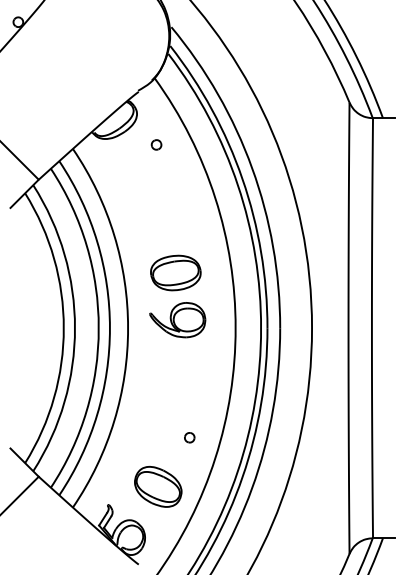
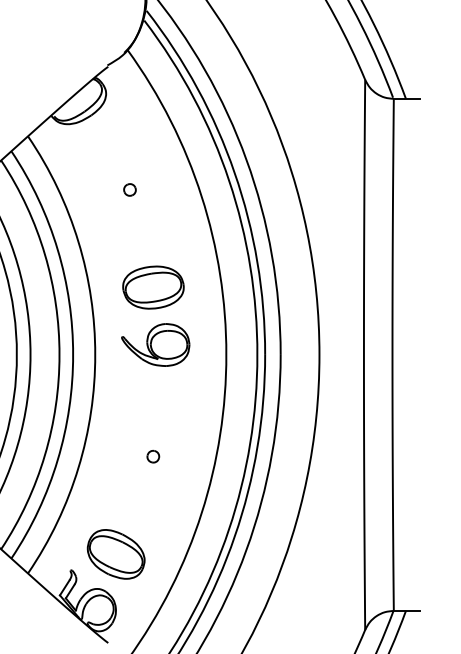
part: (156, 144) -> (129, 189), moved
part: (189, 437) -> (153, 456), moved
part: (158, 486) -> (116, 553), moved

